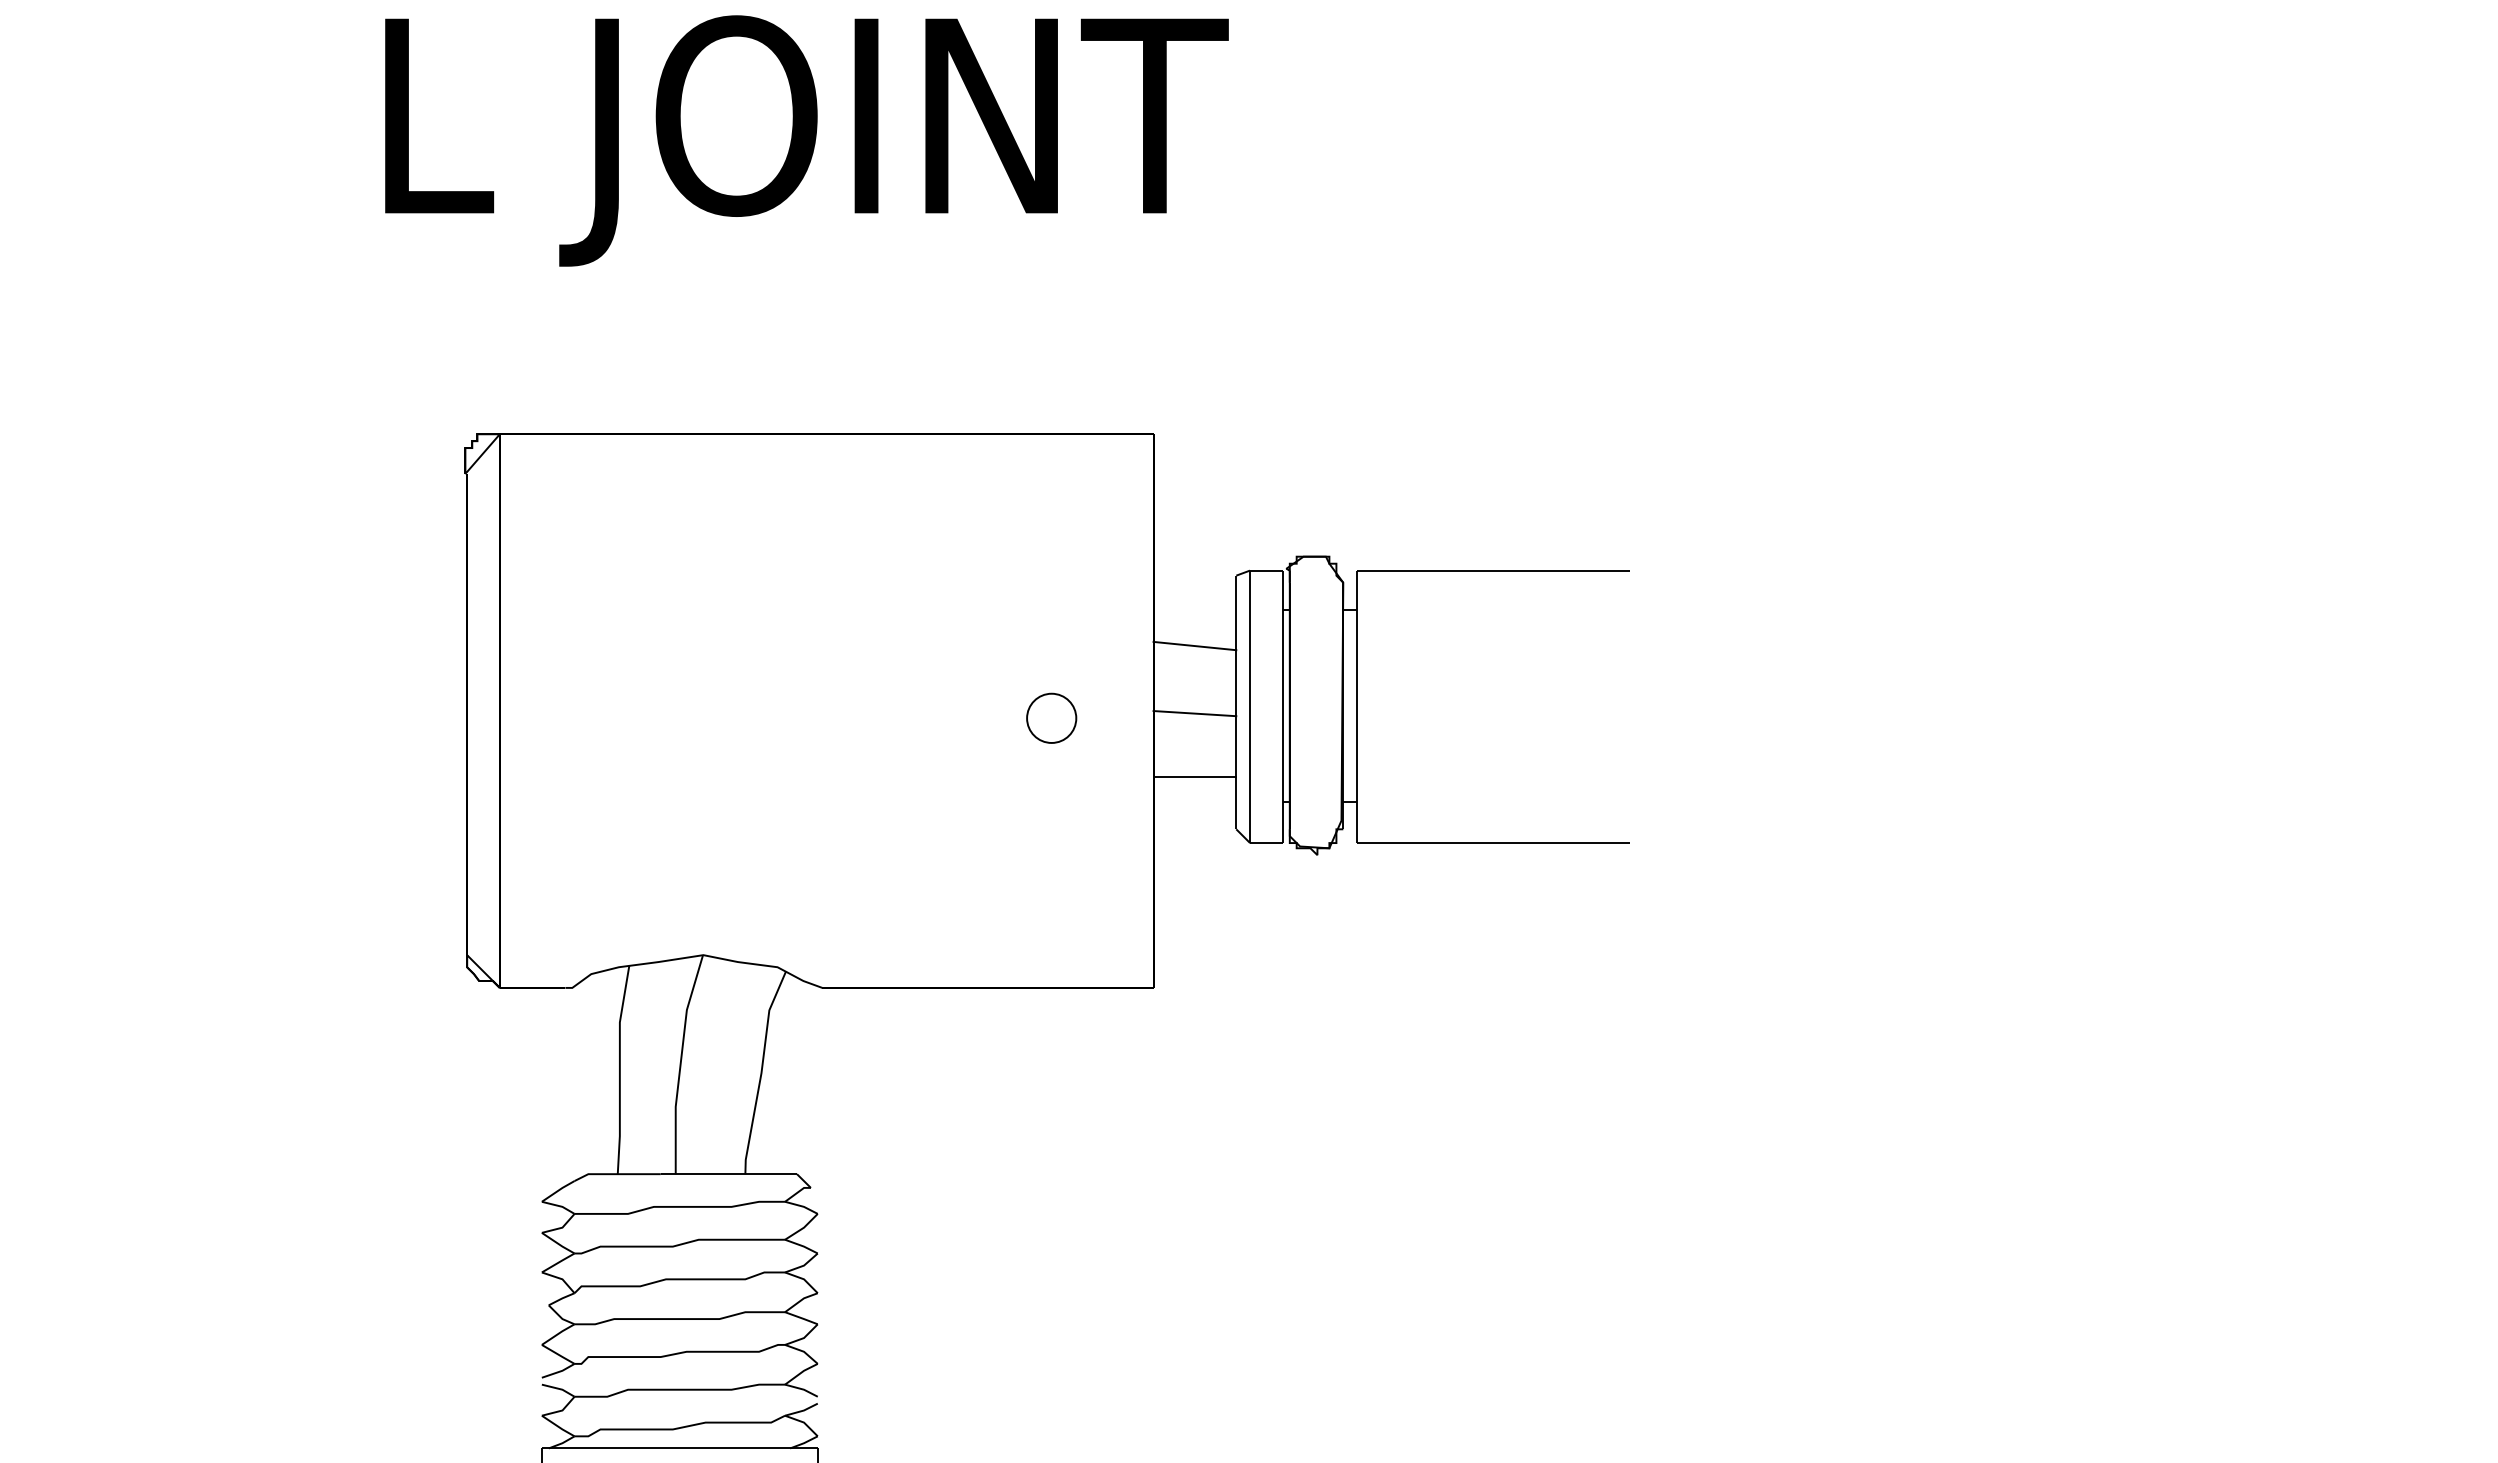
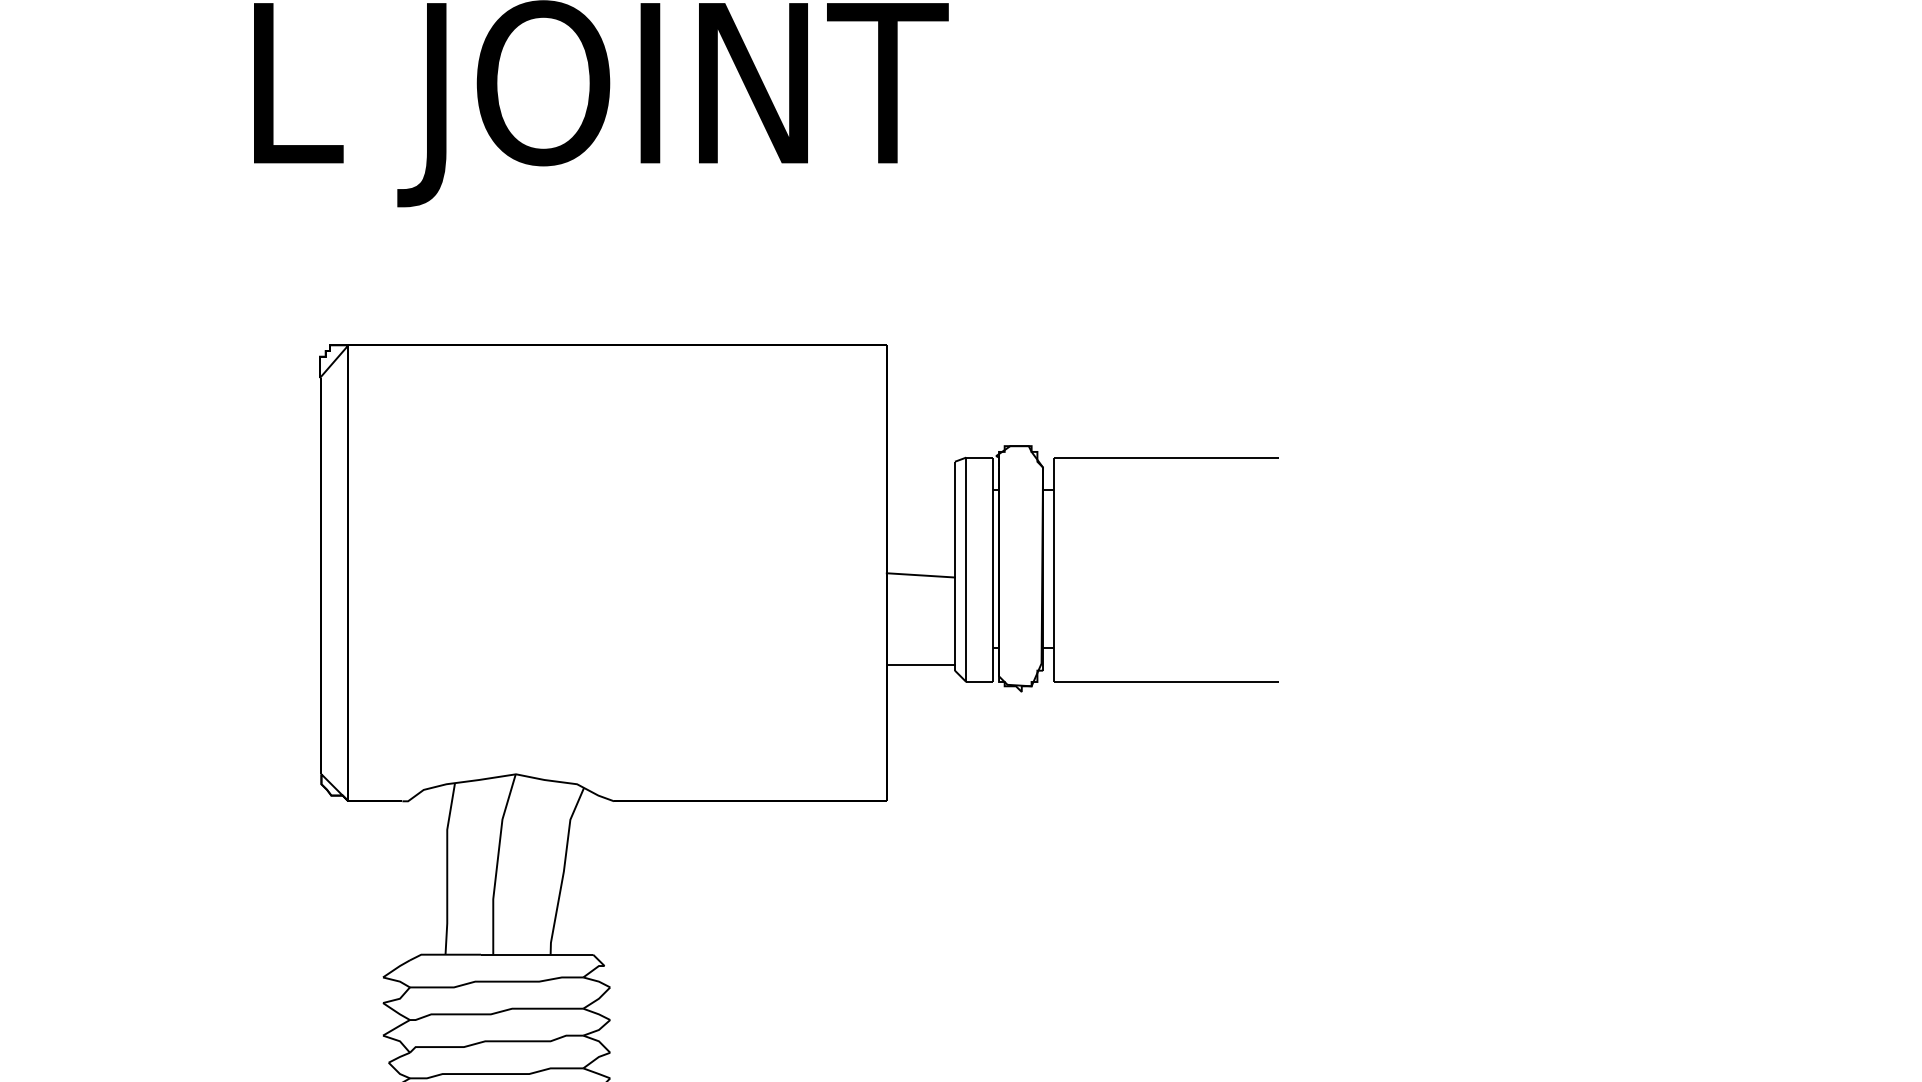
line: (1194, 645) -> (920, 519), removed
circle: (1051, 717) -> (802, 578), removed
line: (1194, 776) -> (920, 665), moved

